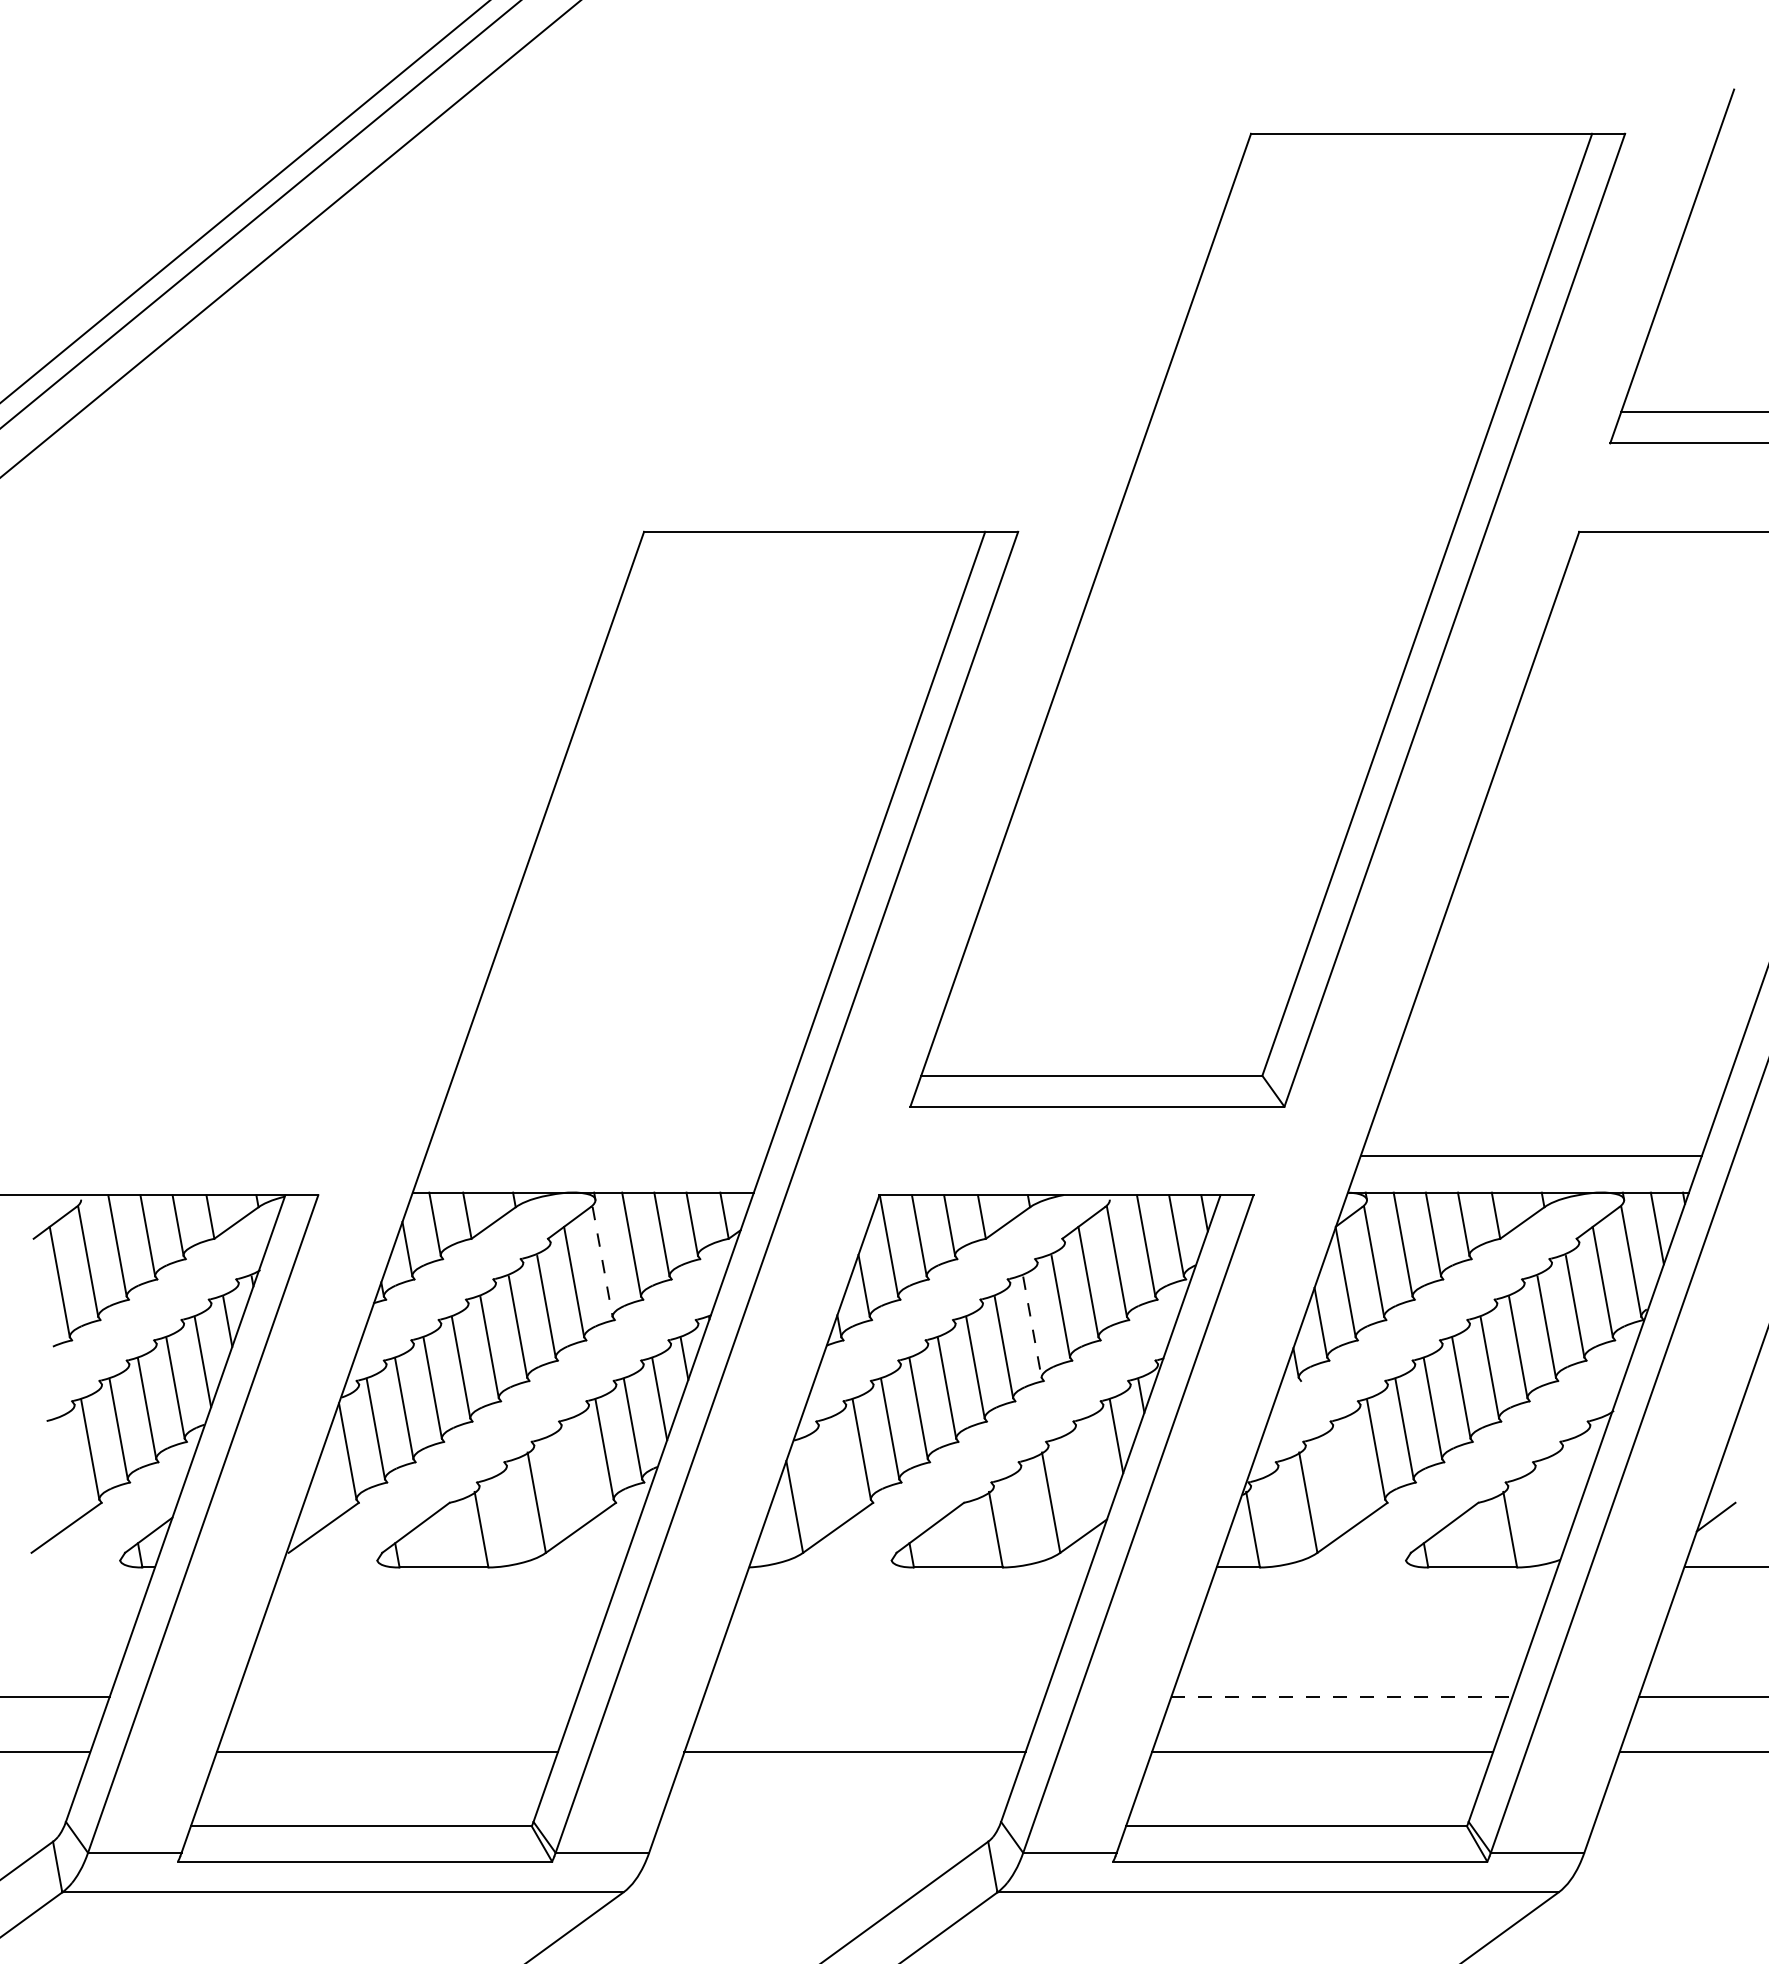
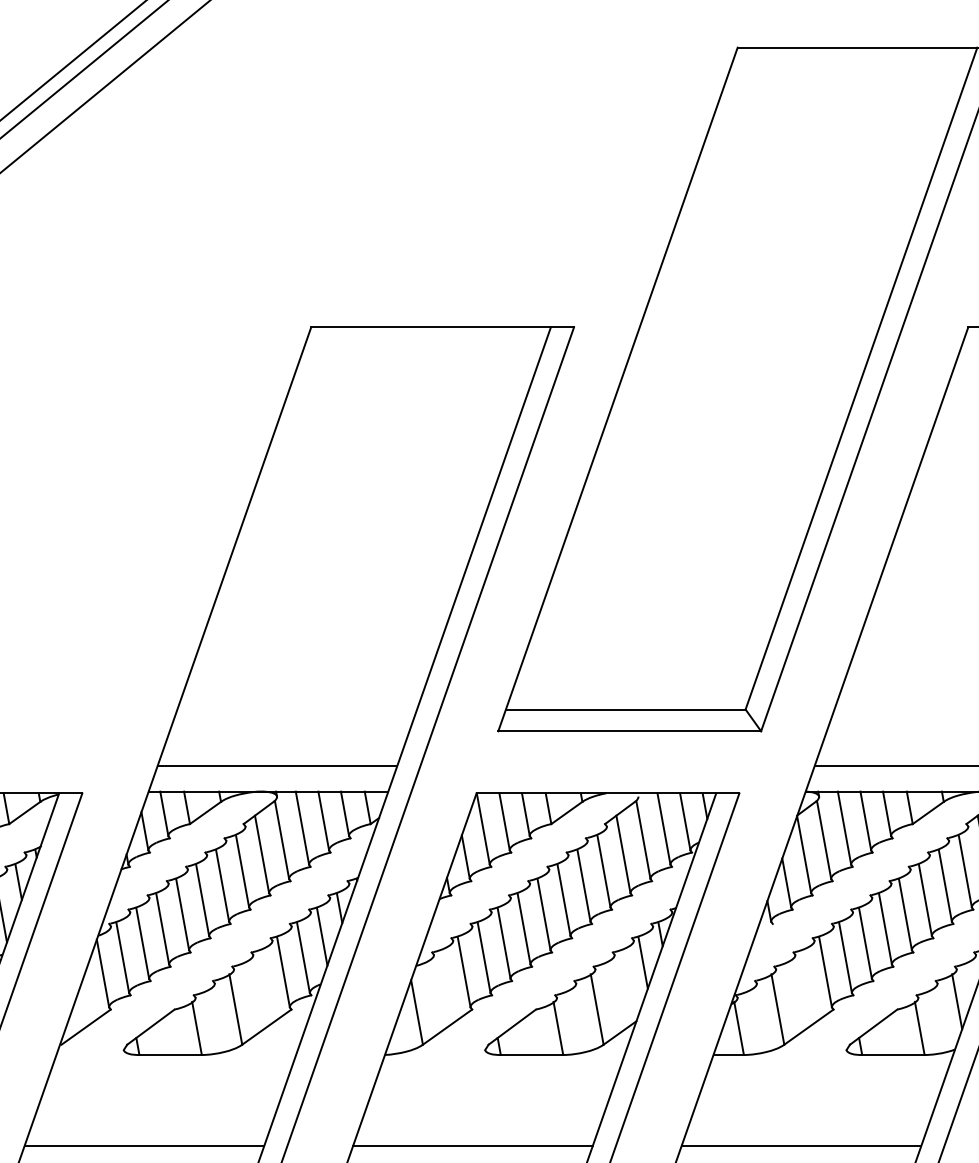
line: (595, 1155) -> (277, 765), added
line: (602, 1261) -> (281, 840), dashed -> solid
line: (1032, 1327) -> (584, 886), dashed -> solid
line: (1563, 1491) -> (957, 1001), added
line: (406, 1696) -> (144, 1145), added
line: (873, 1696) -> (472, 1145), added
line: (1341, 1696) -> (801, 1145), dashed -> solid

